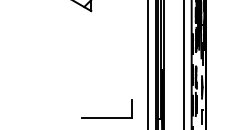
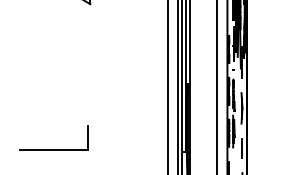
part: (106, 117) -> (53, 149), moved

